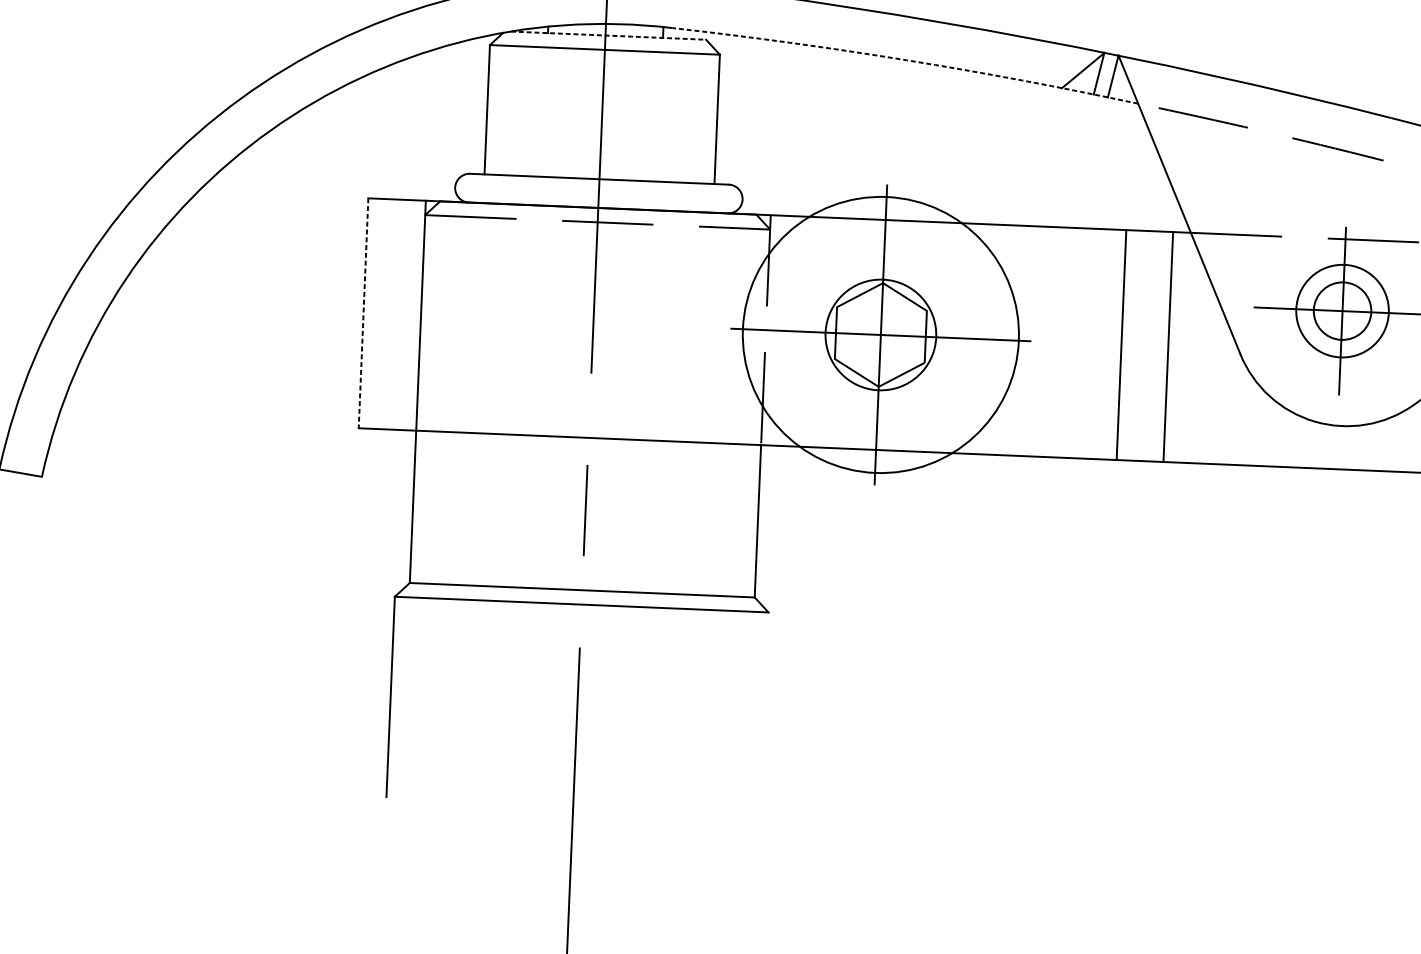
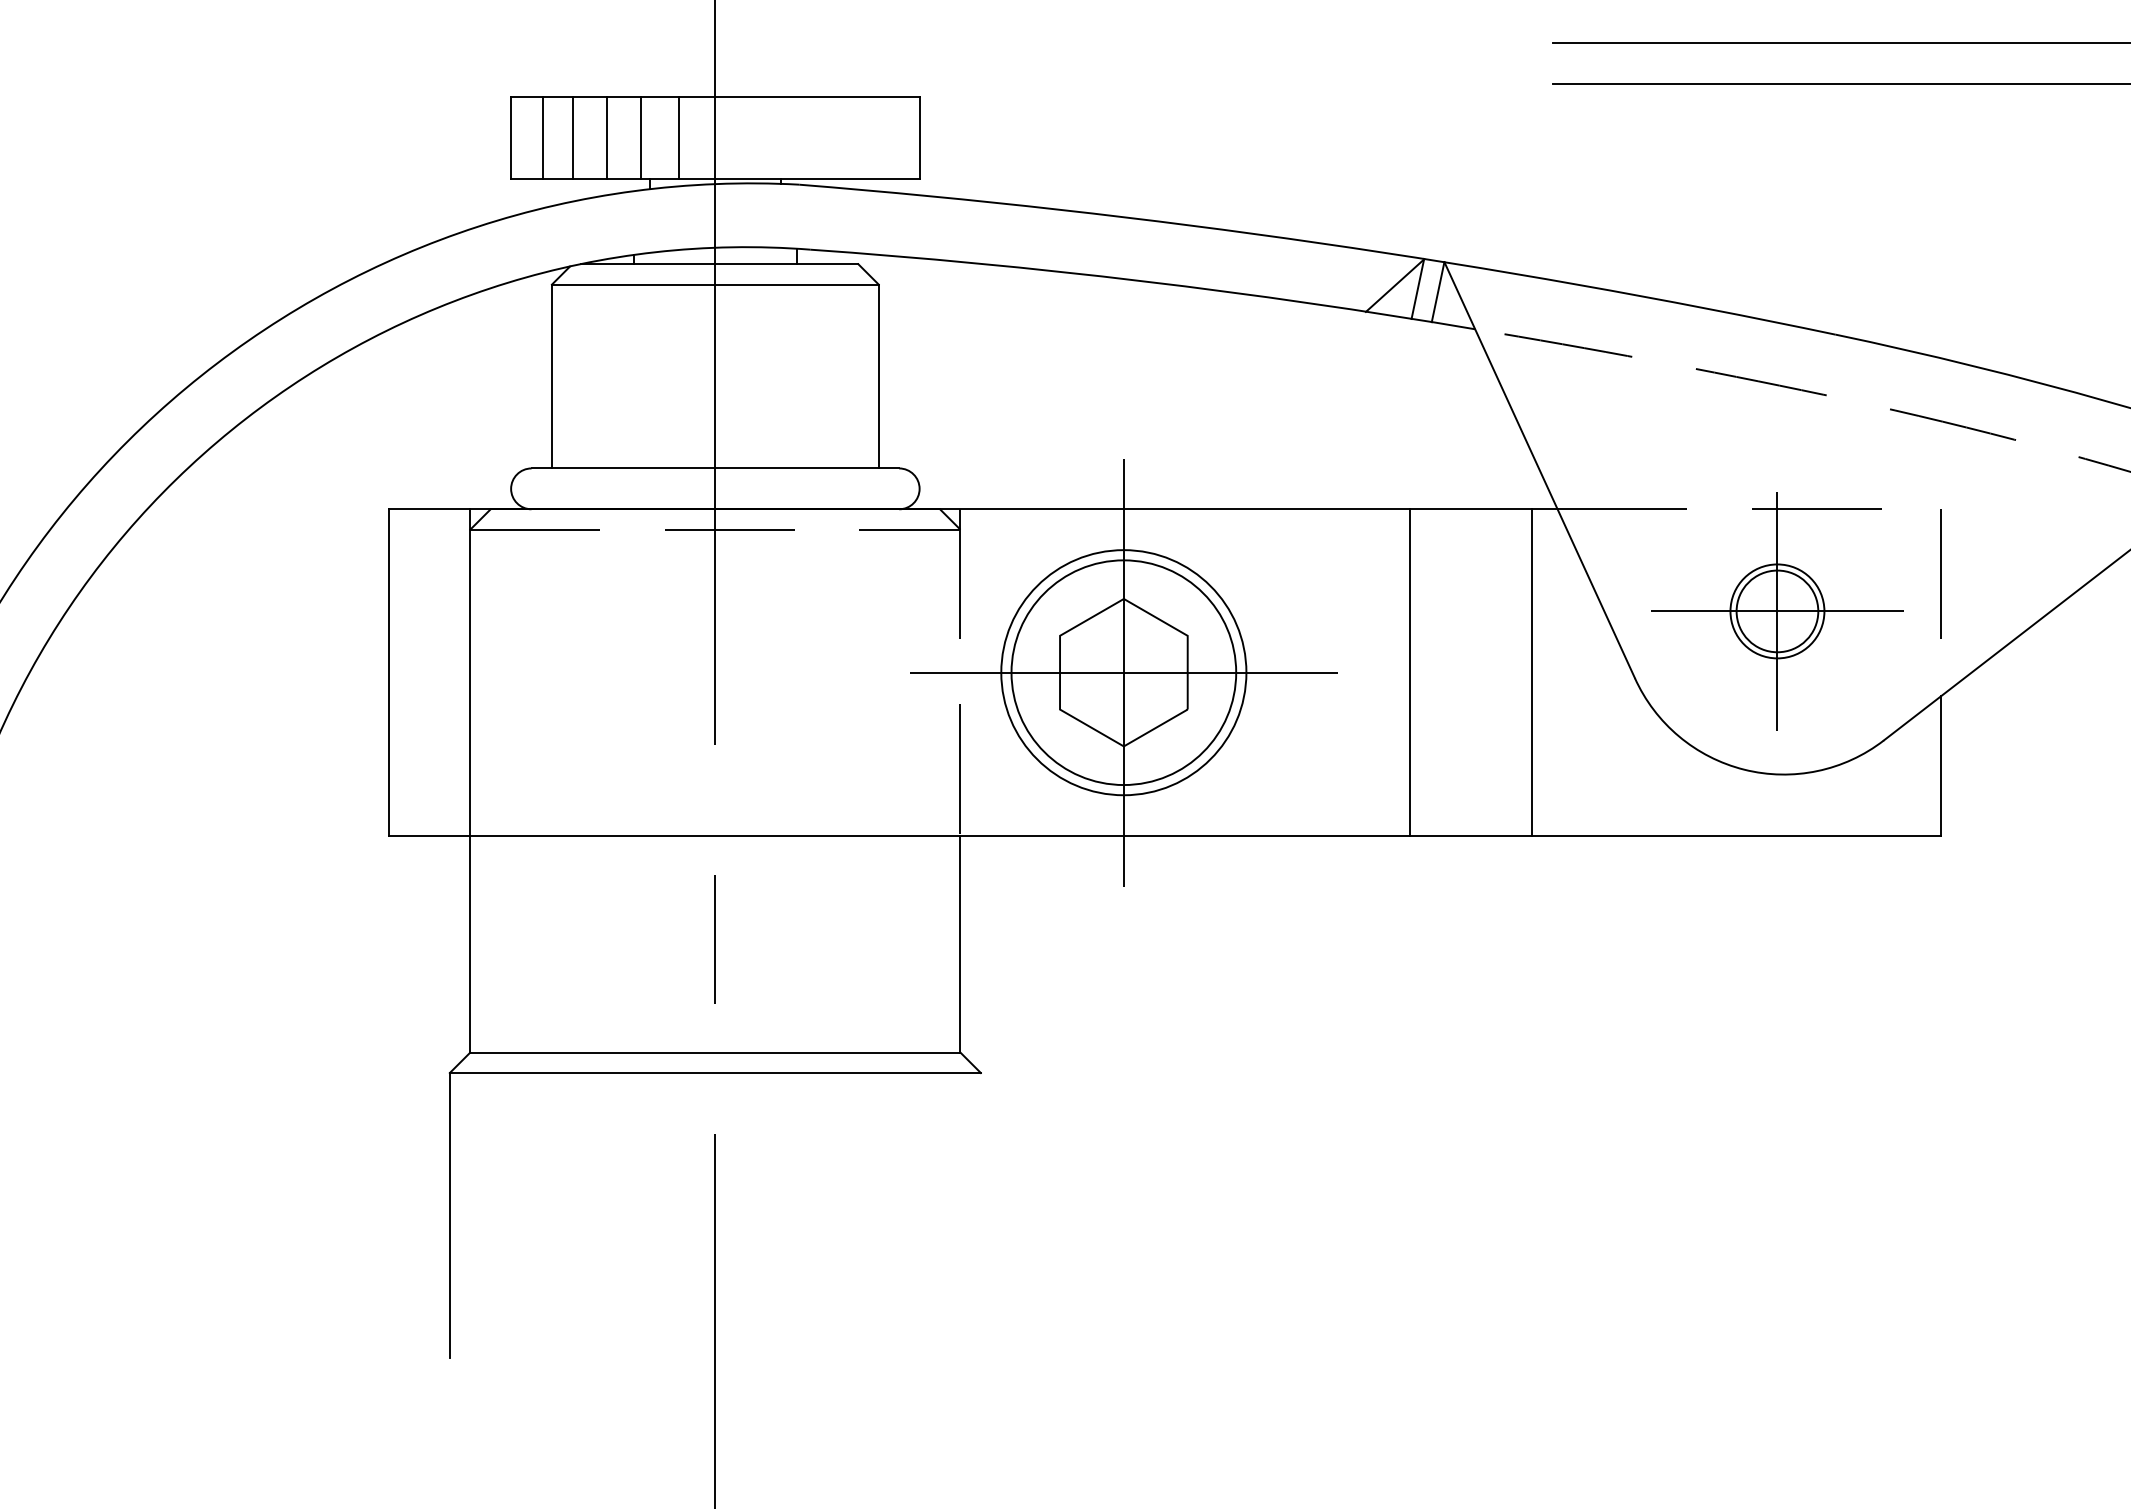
line: (608, 35) -> (719, 264), dashed -> solid
arc: (906, 60) -> (1143, 281), dashed -> solid
circle: (1342, 311) -> (1777, 611), size x0.71
line: (363, 313) -> (388, 673), dashed -> solid
circle: (880, 334) -> (1123, 672), size x0.62
circle: (880, 334) -> (1123, 672), size x1.43
line: (1121, 344) -> (1409, 672), moved

